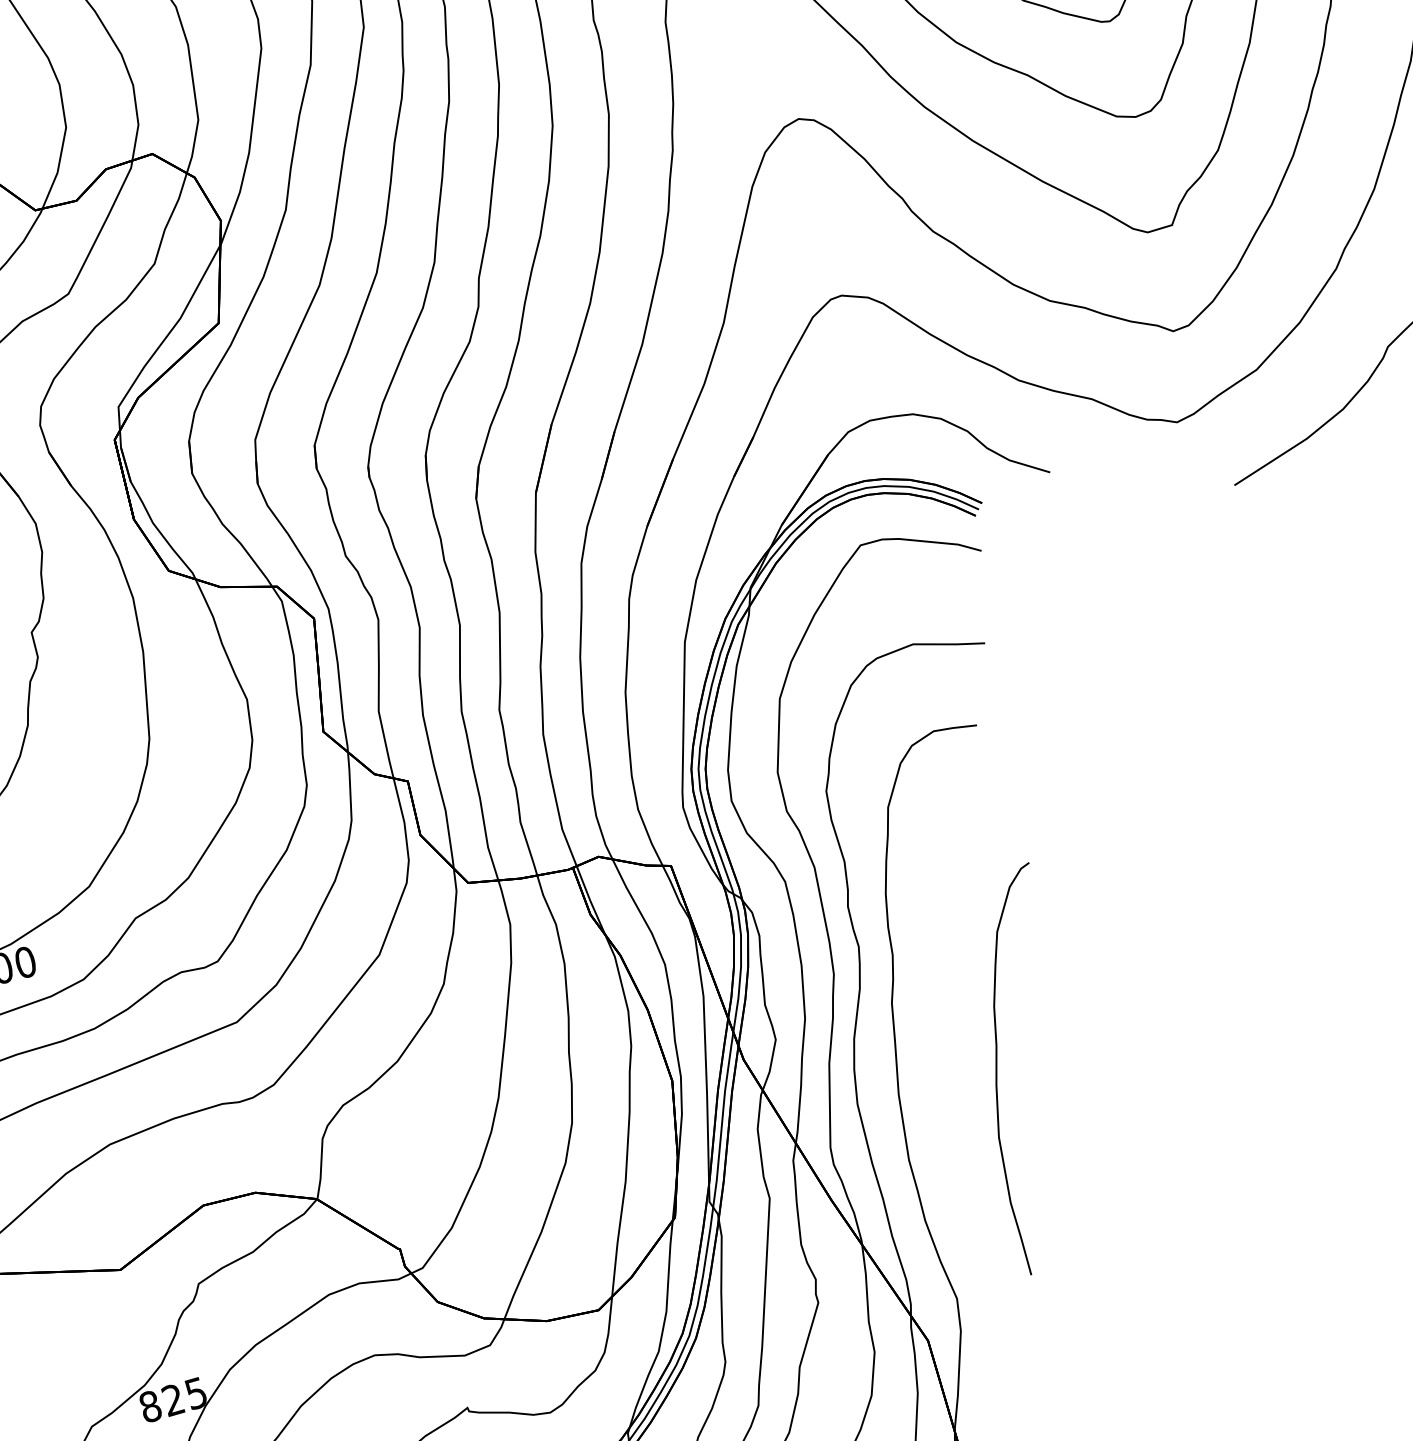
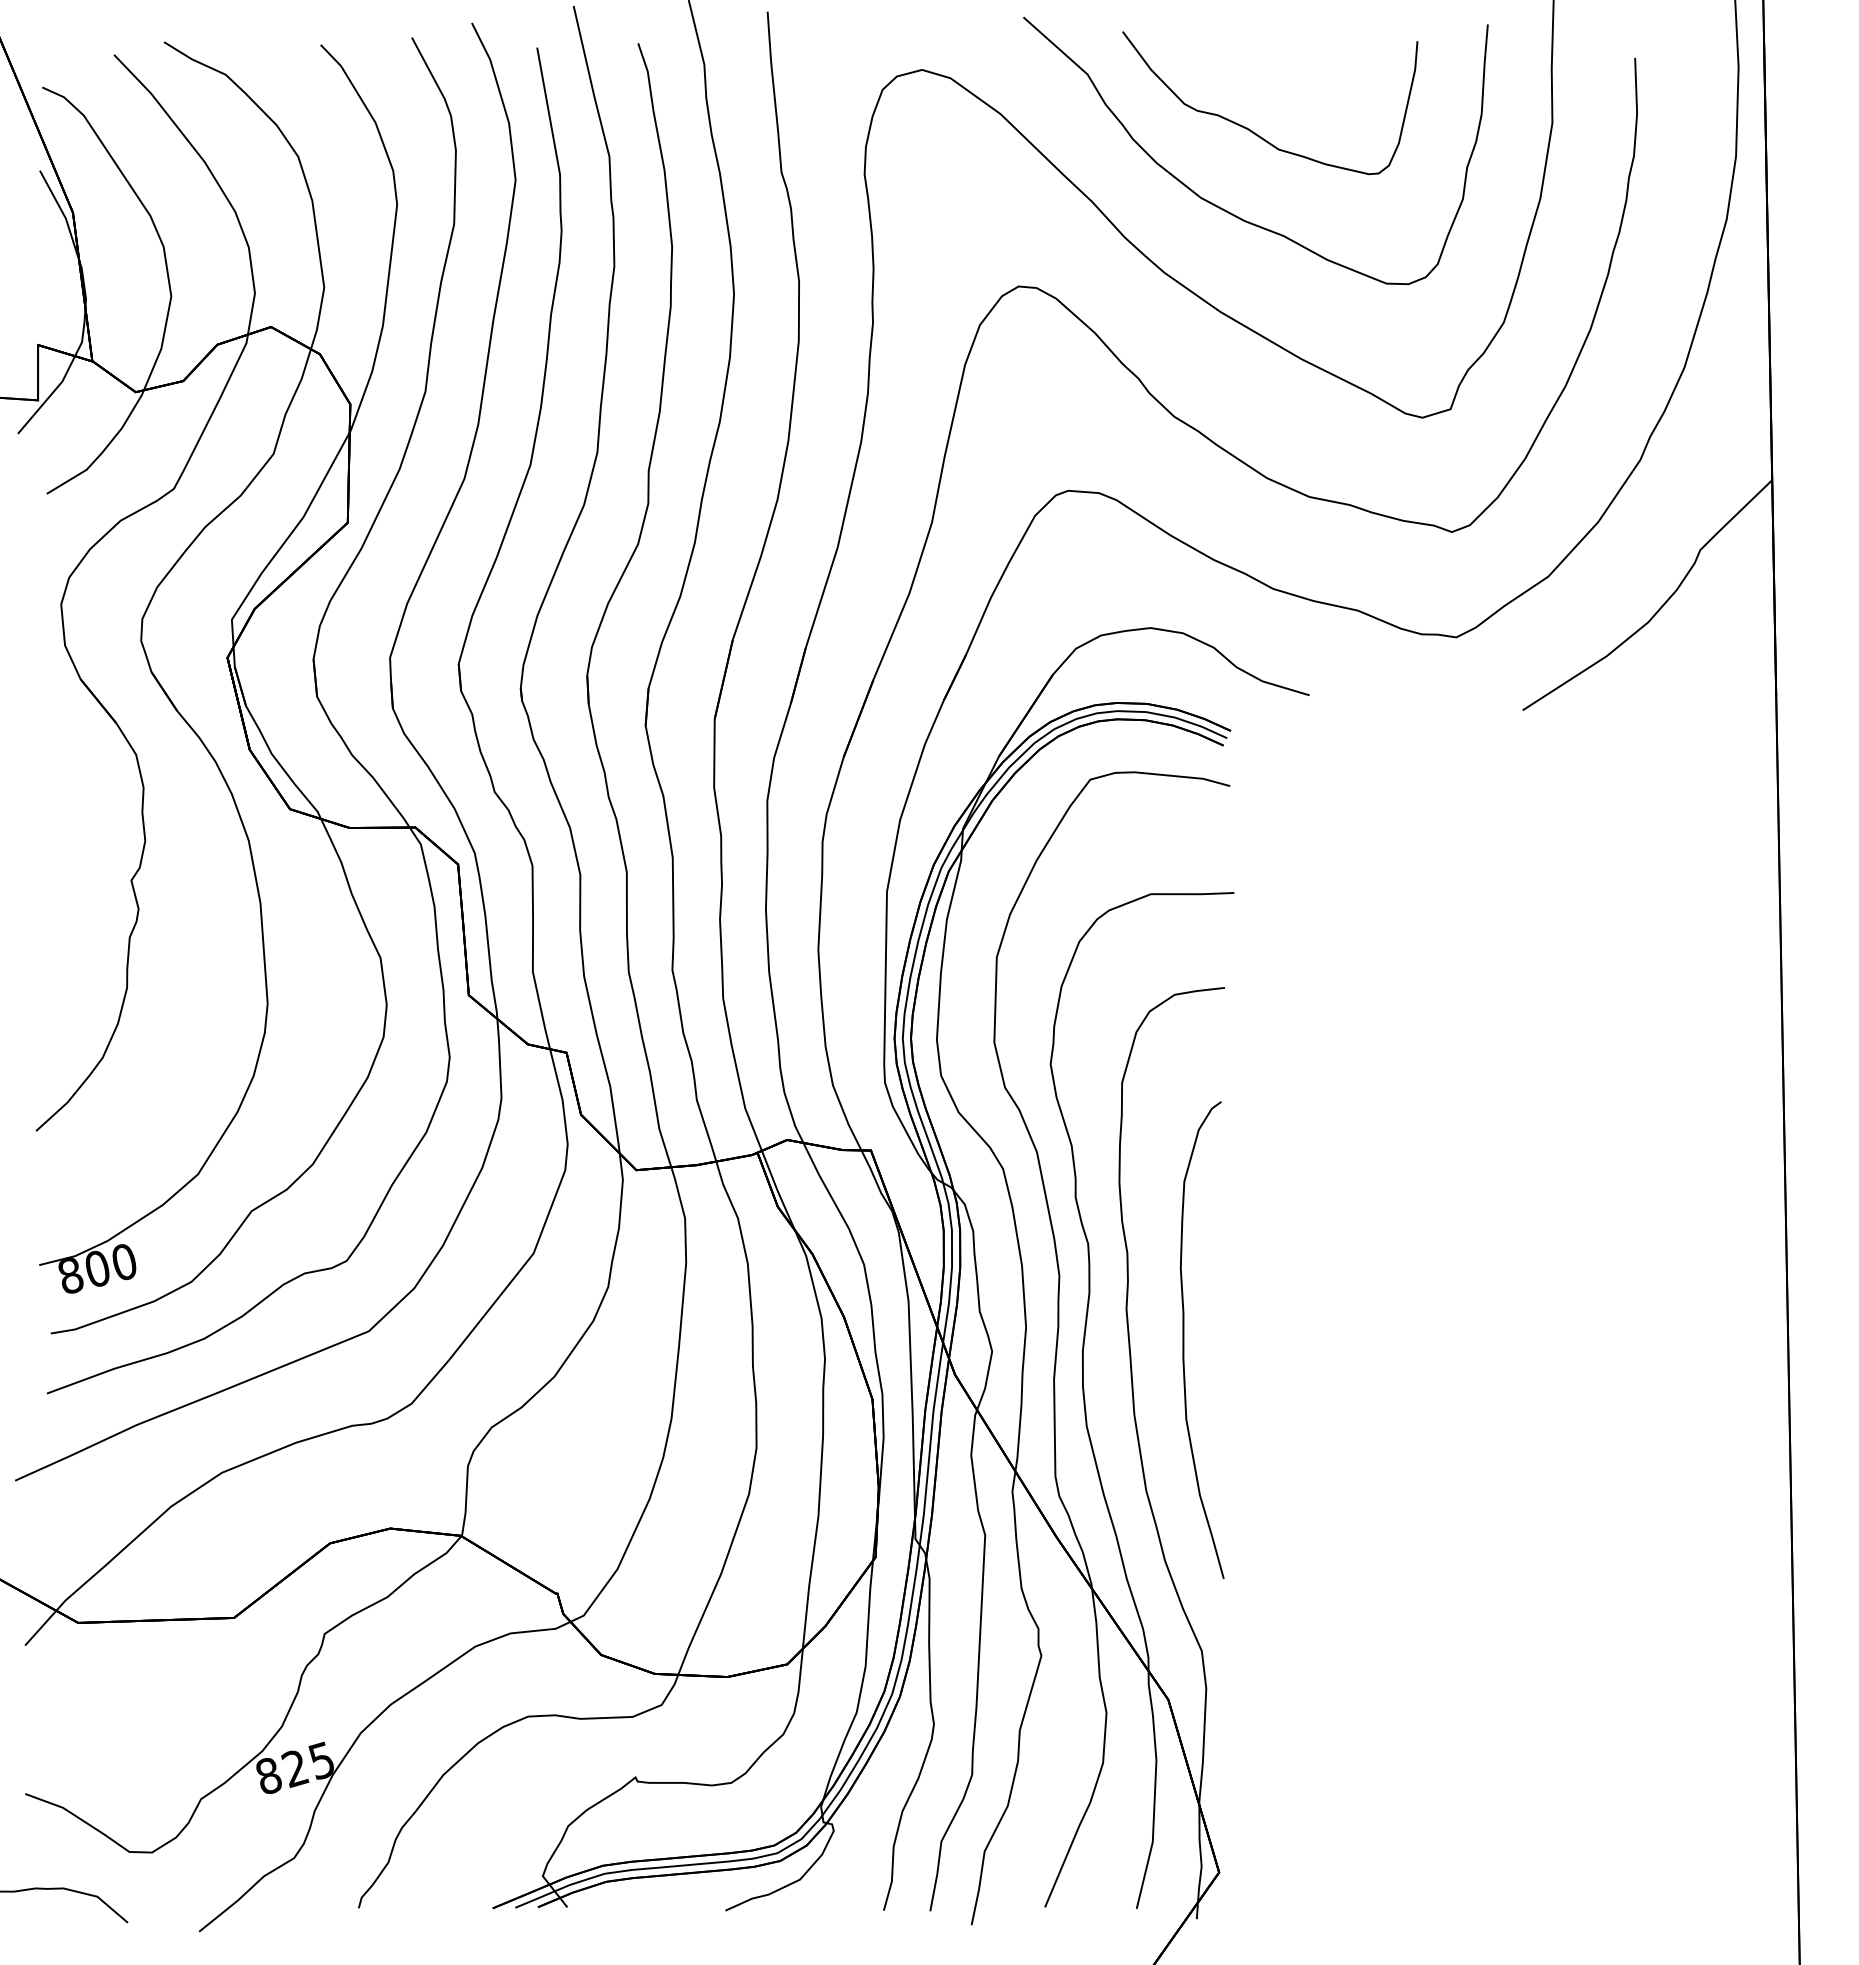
part: (997, 1068) -> (1184, 1339), moved

